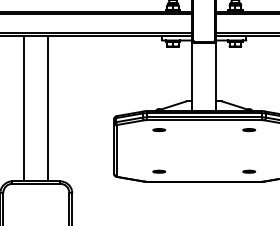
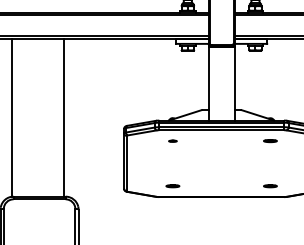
line: (24, 108) -> (11, 117), moved
line: (48, 108) -> (63, 117), moved
part: (158, 130) -> (172, 141), size x0.6

